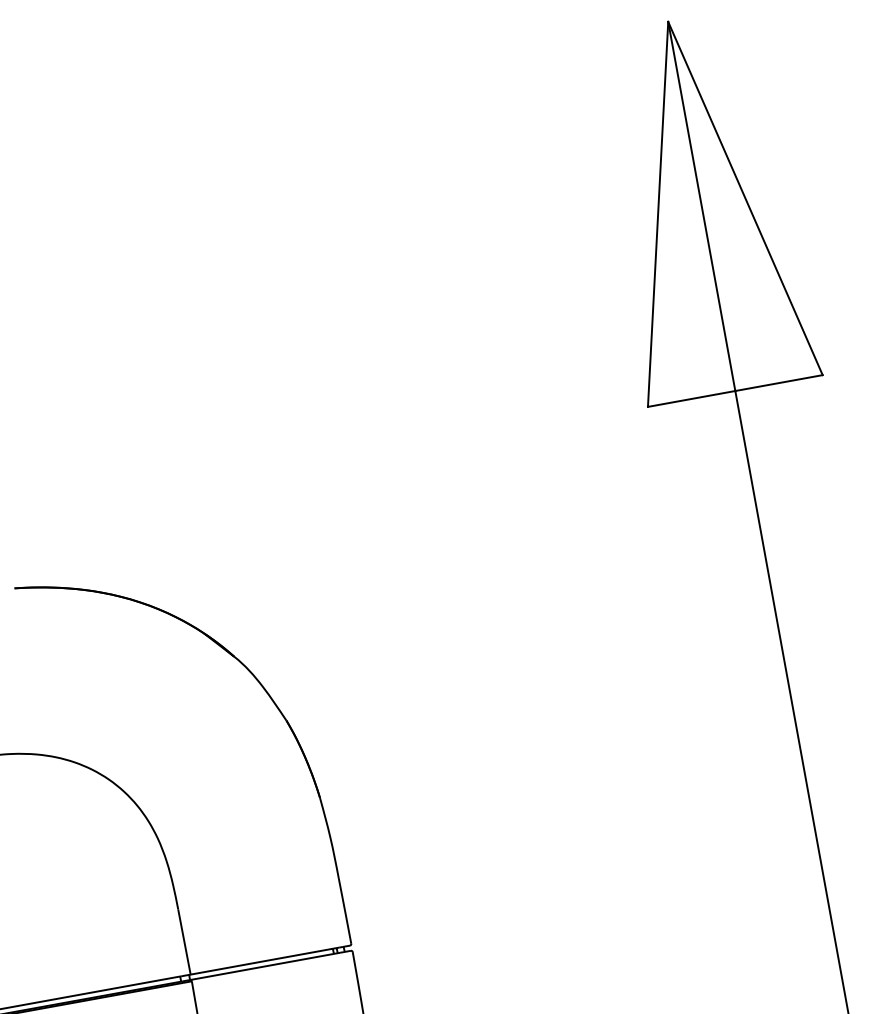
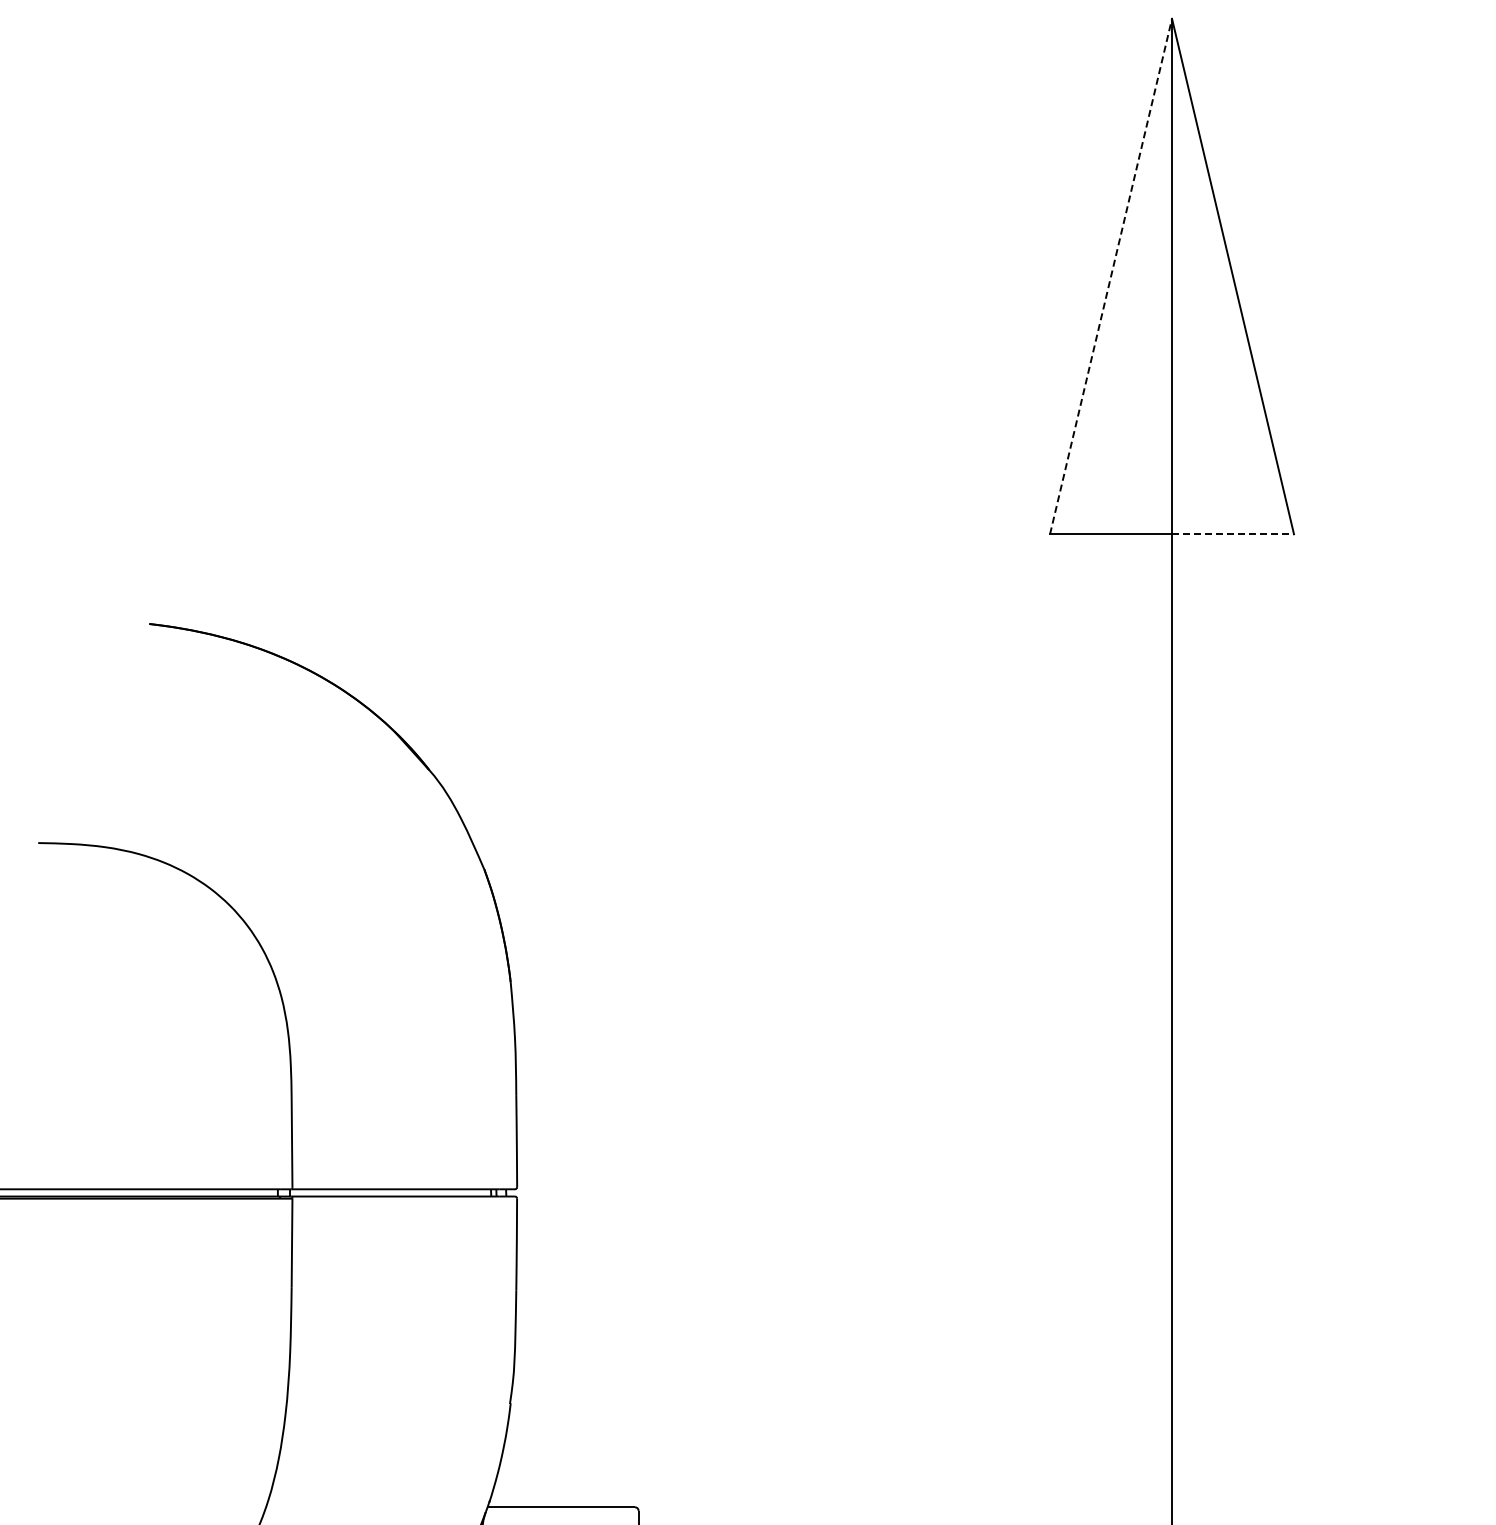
line: (658, 214) -> (1111, 276), solid -> dashed
line: (779, 383) -> (1233, 534), solid -> dashed

